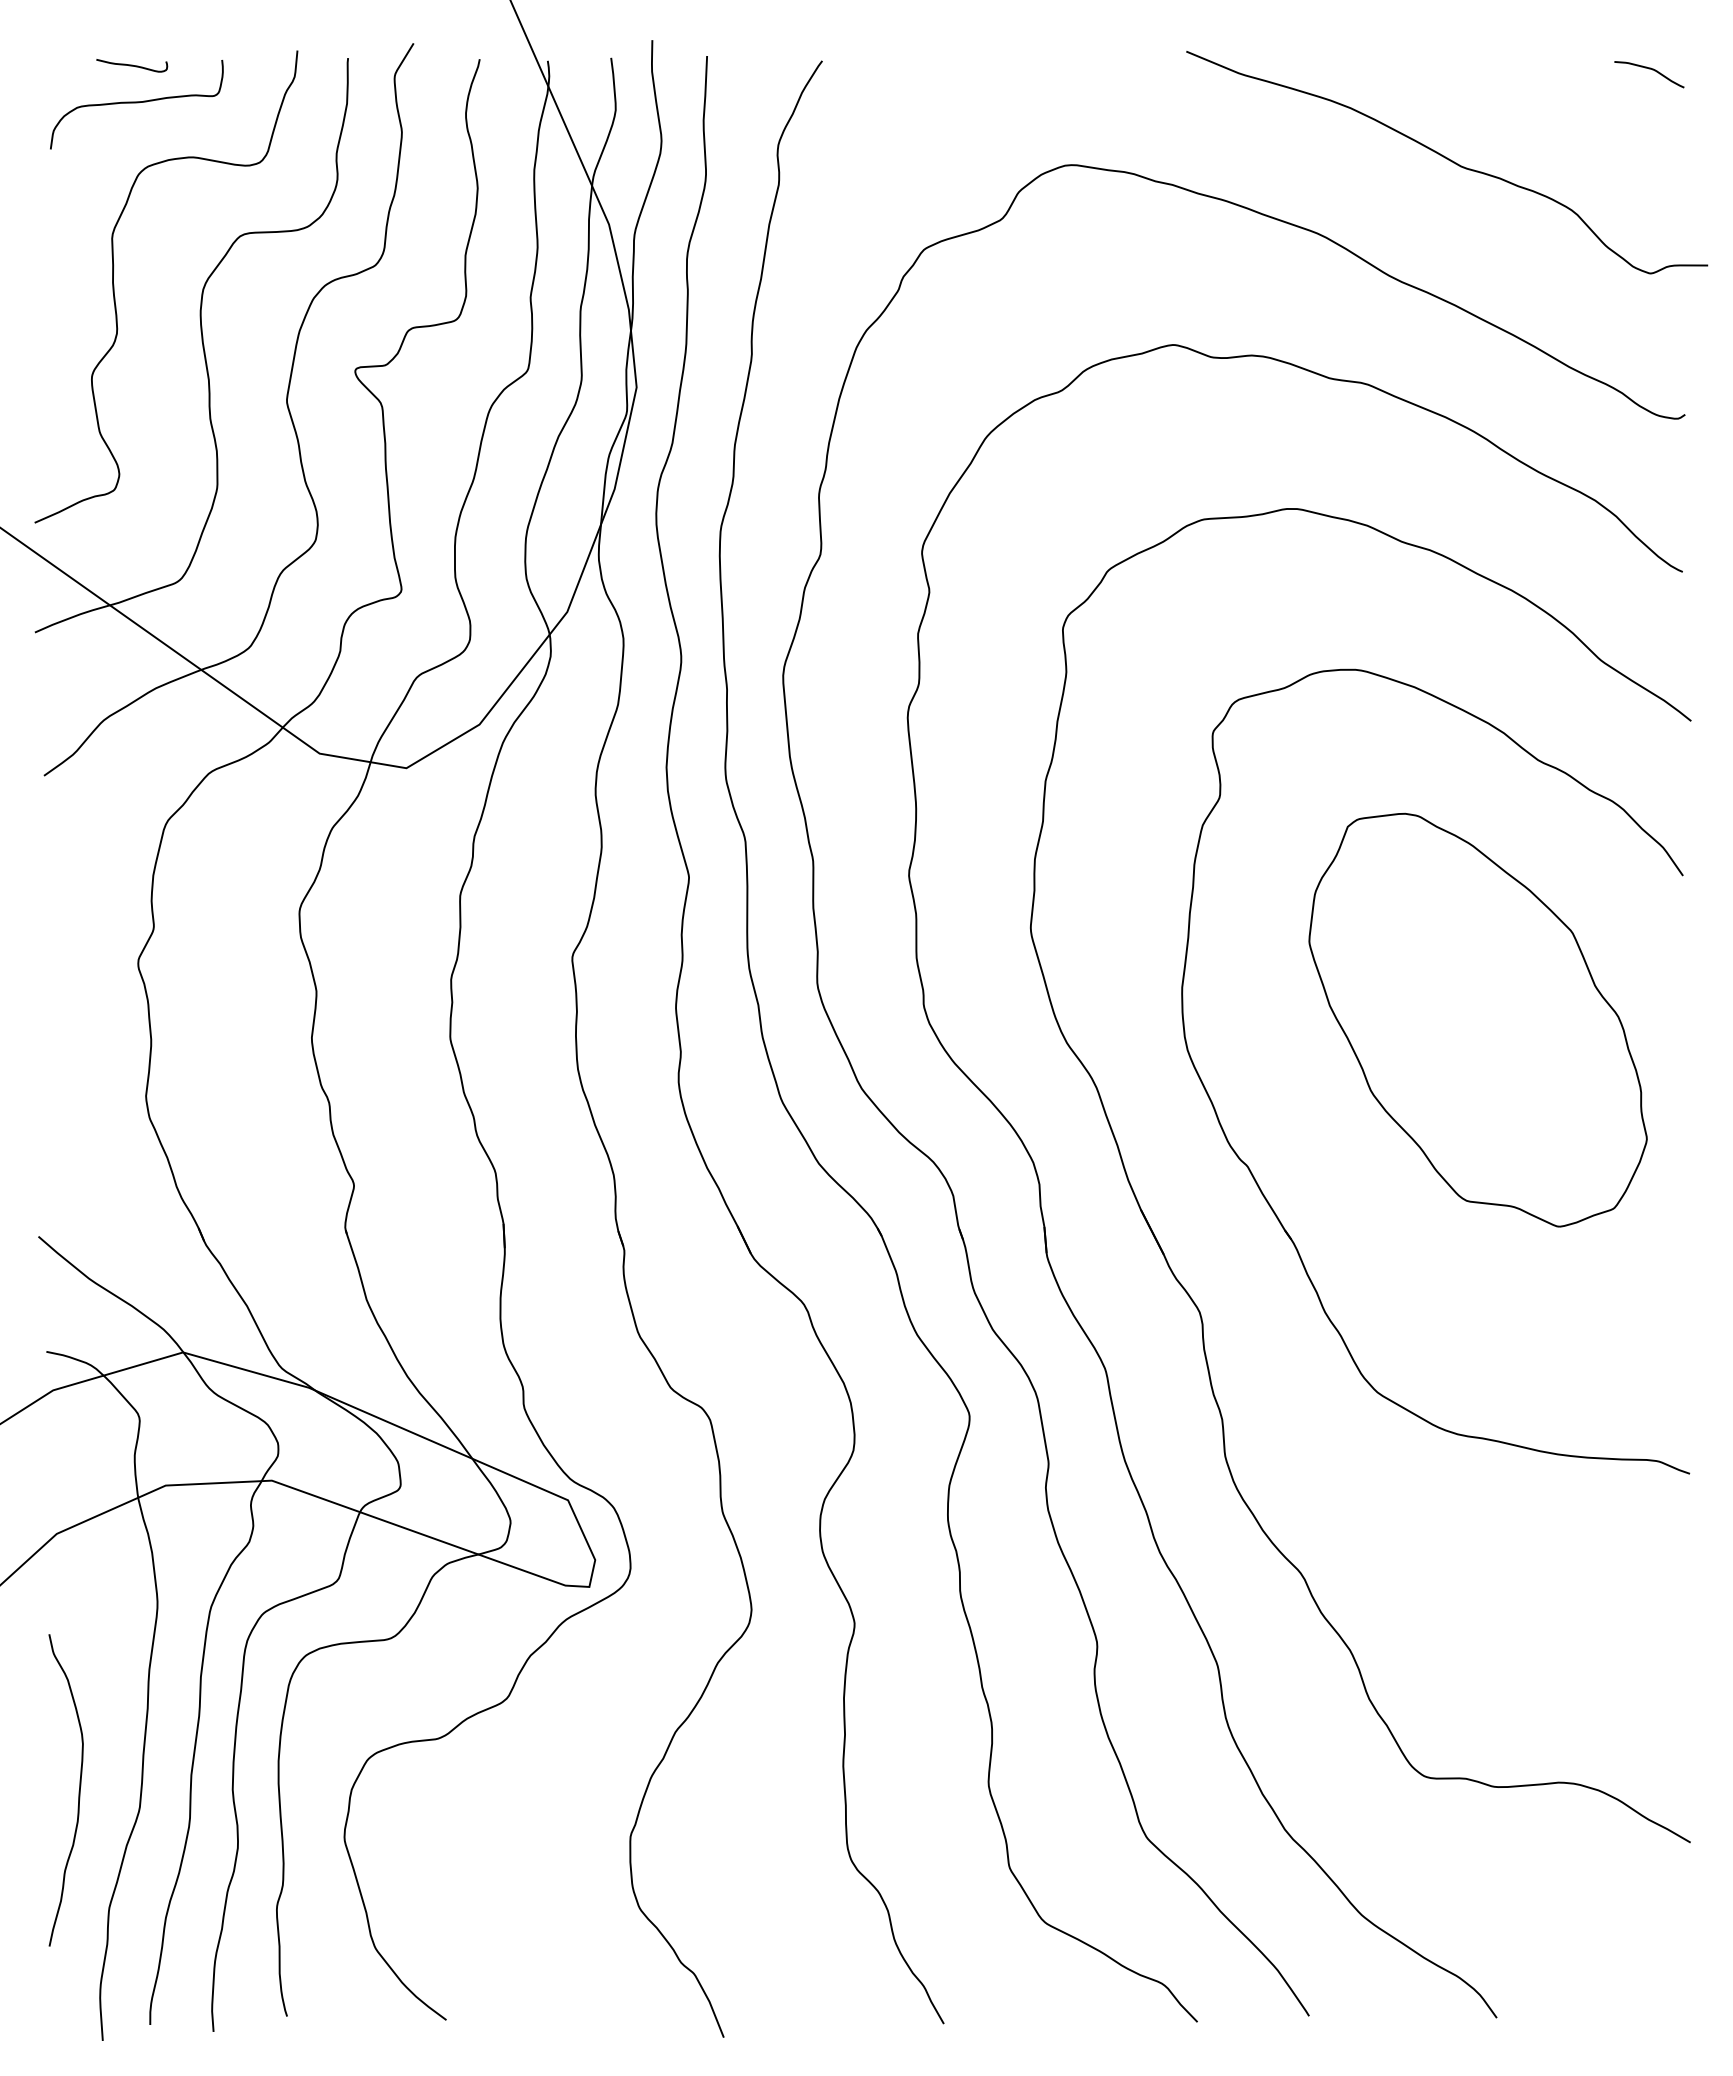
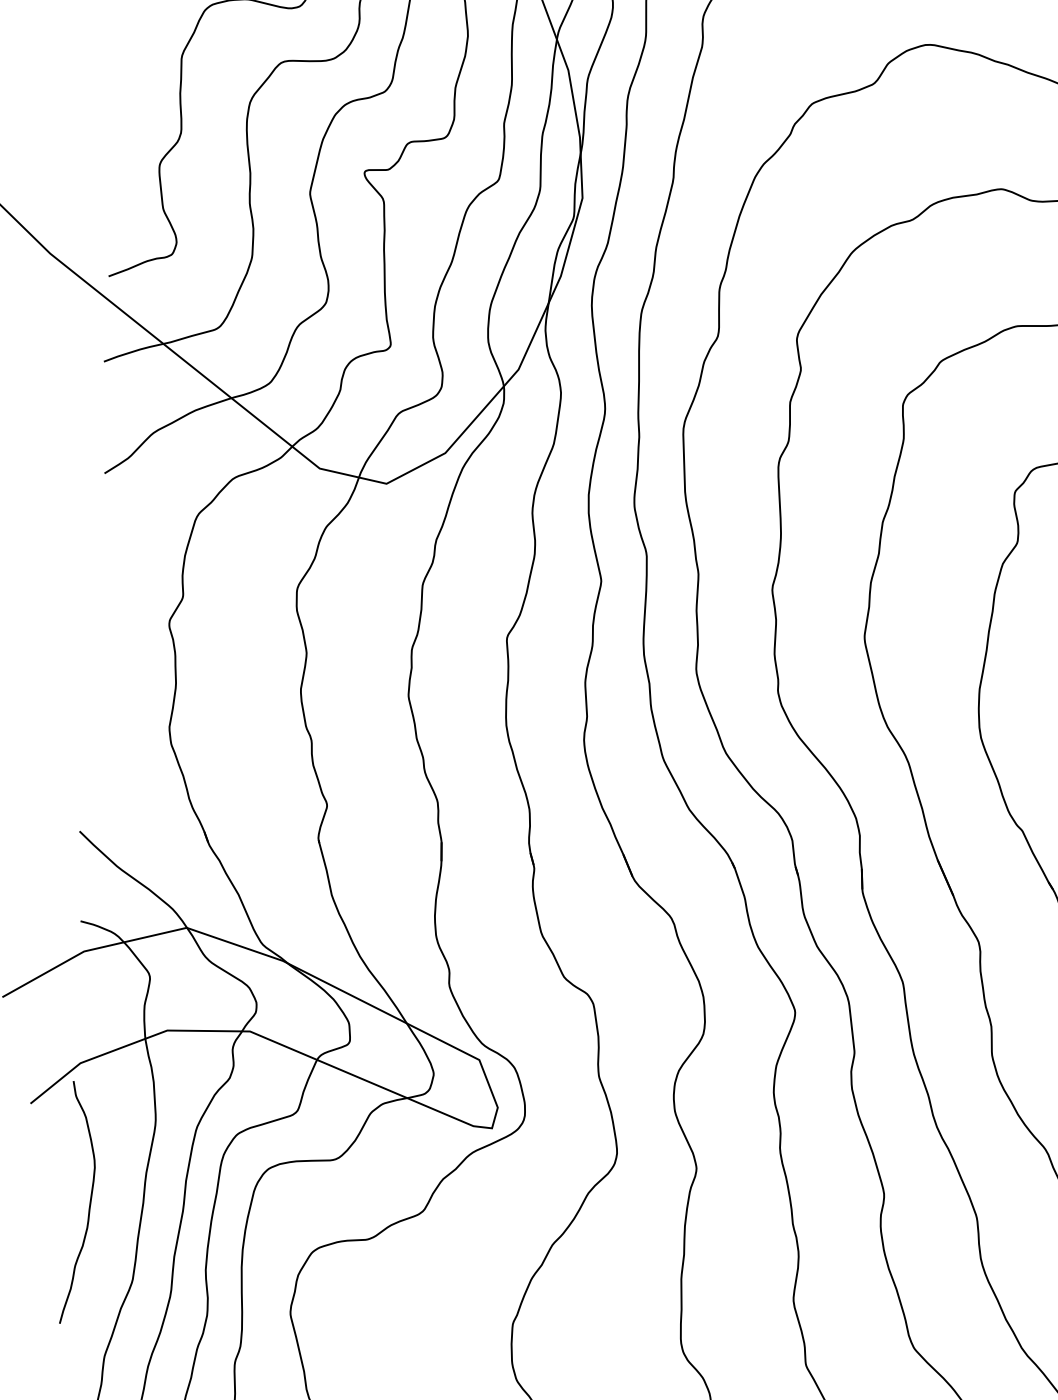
curve: (78, 1791) -> (89, 1204), moved

